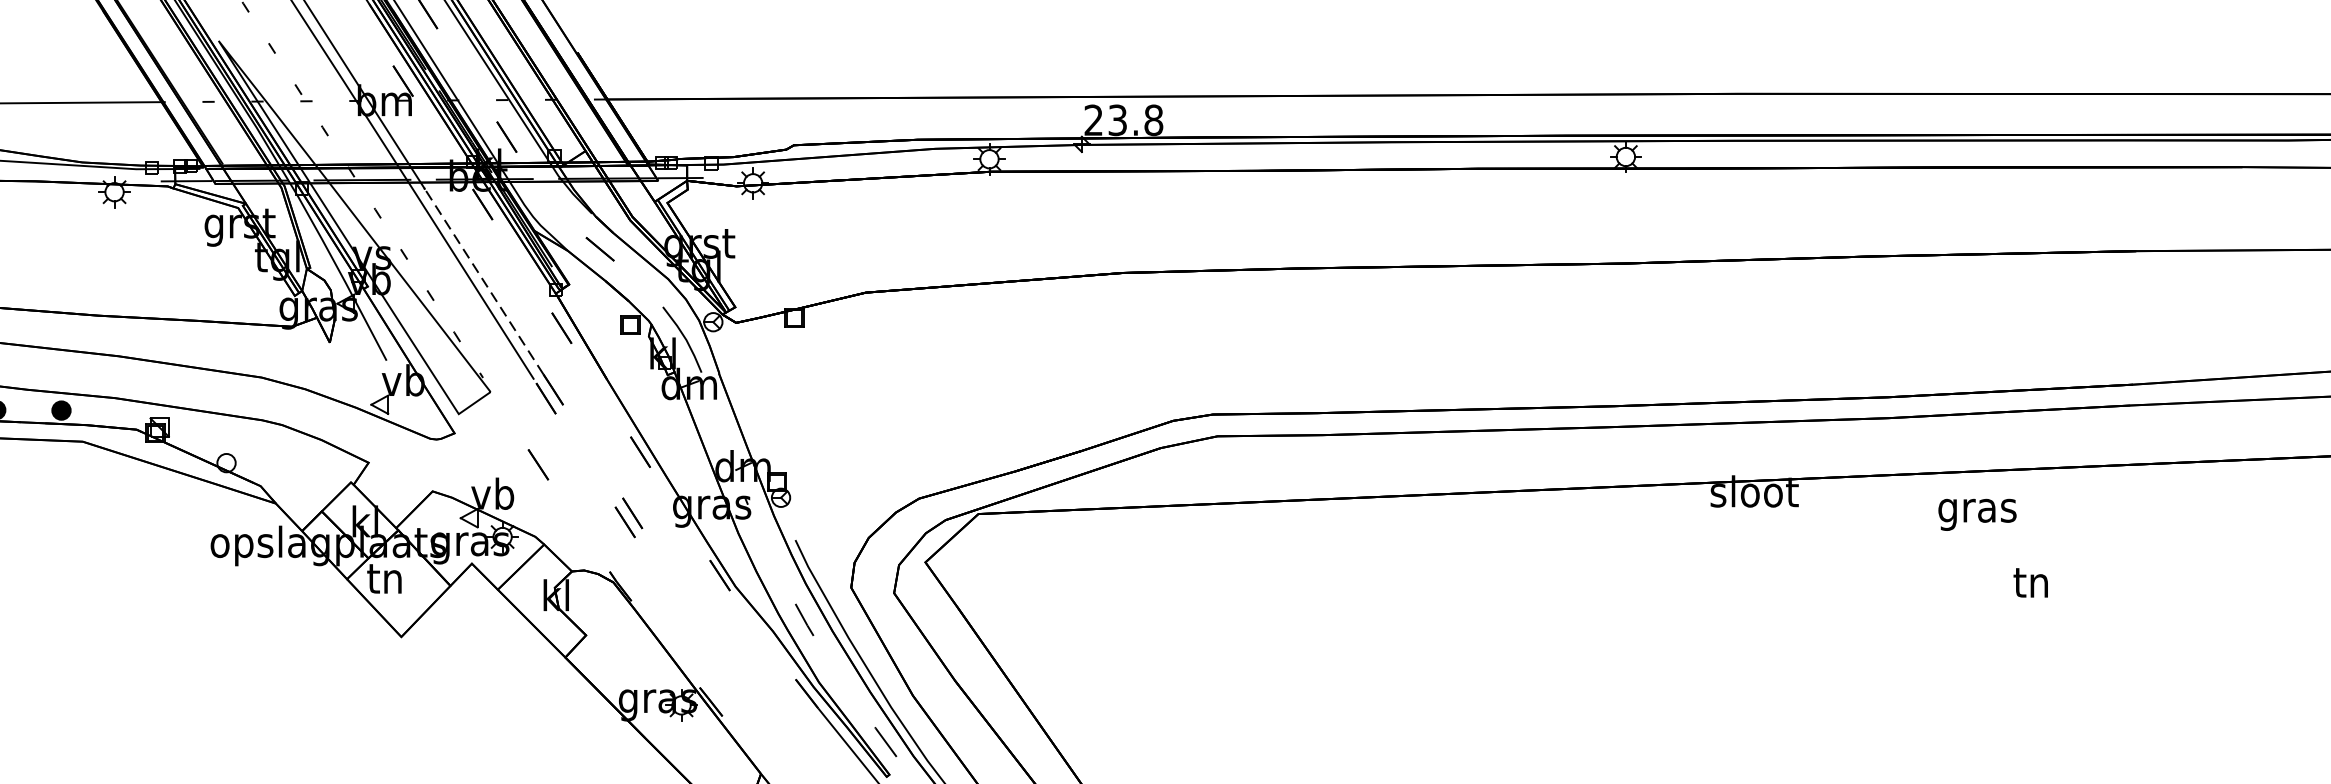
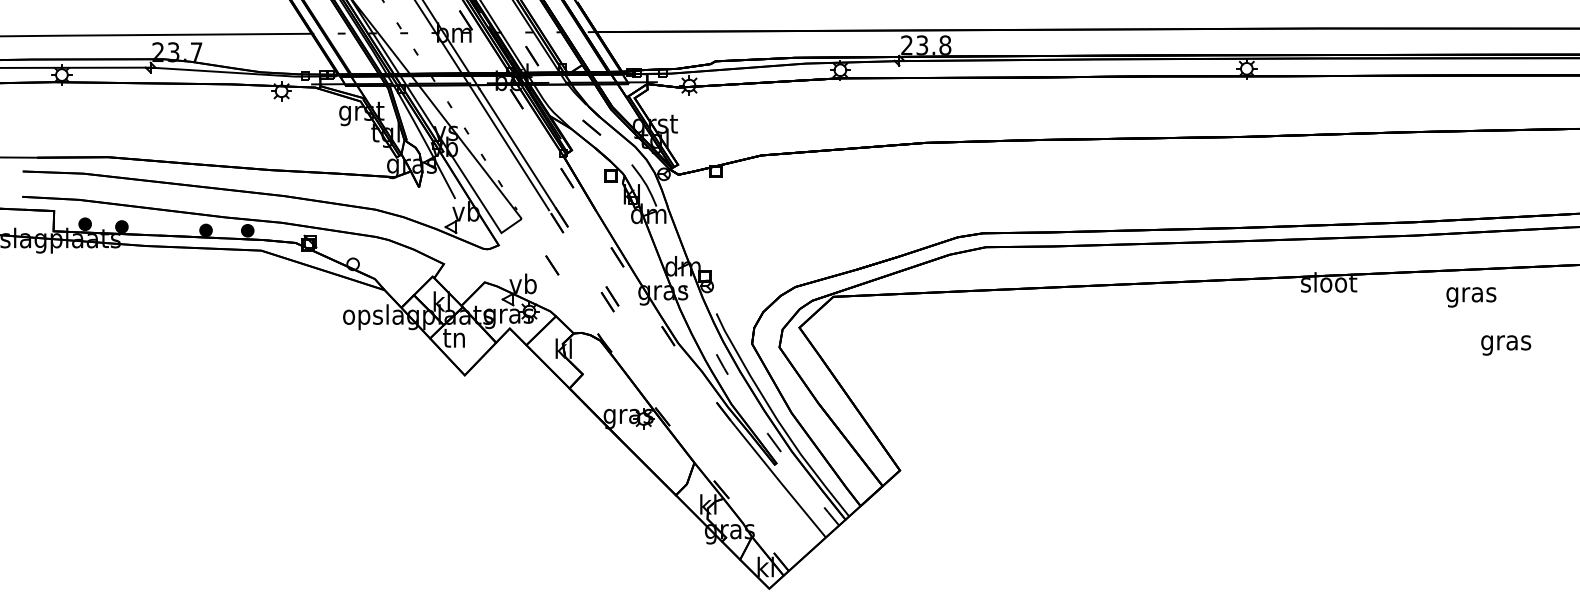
line: (483, 280) -> (517, 147), dashed -> solid
text: (2032, 587) -> (1506, 343), tn -> gras

